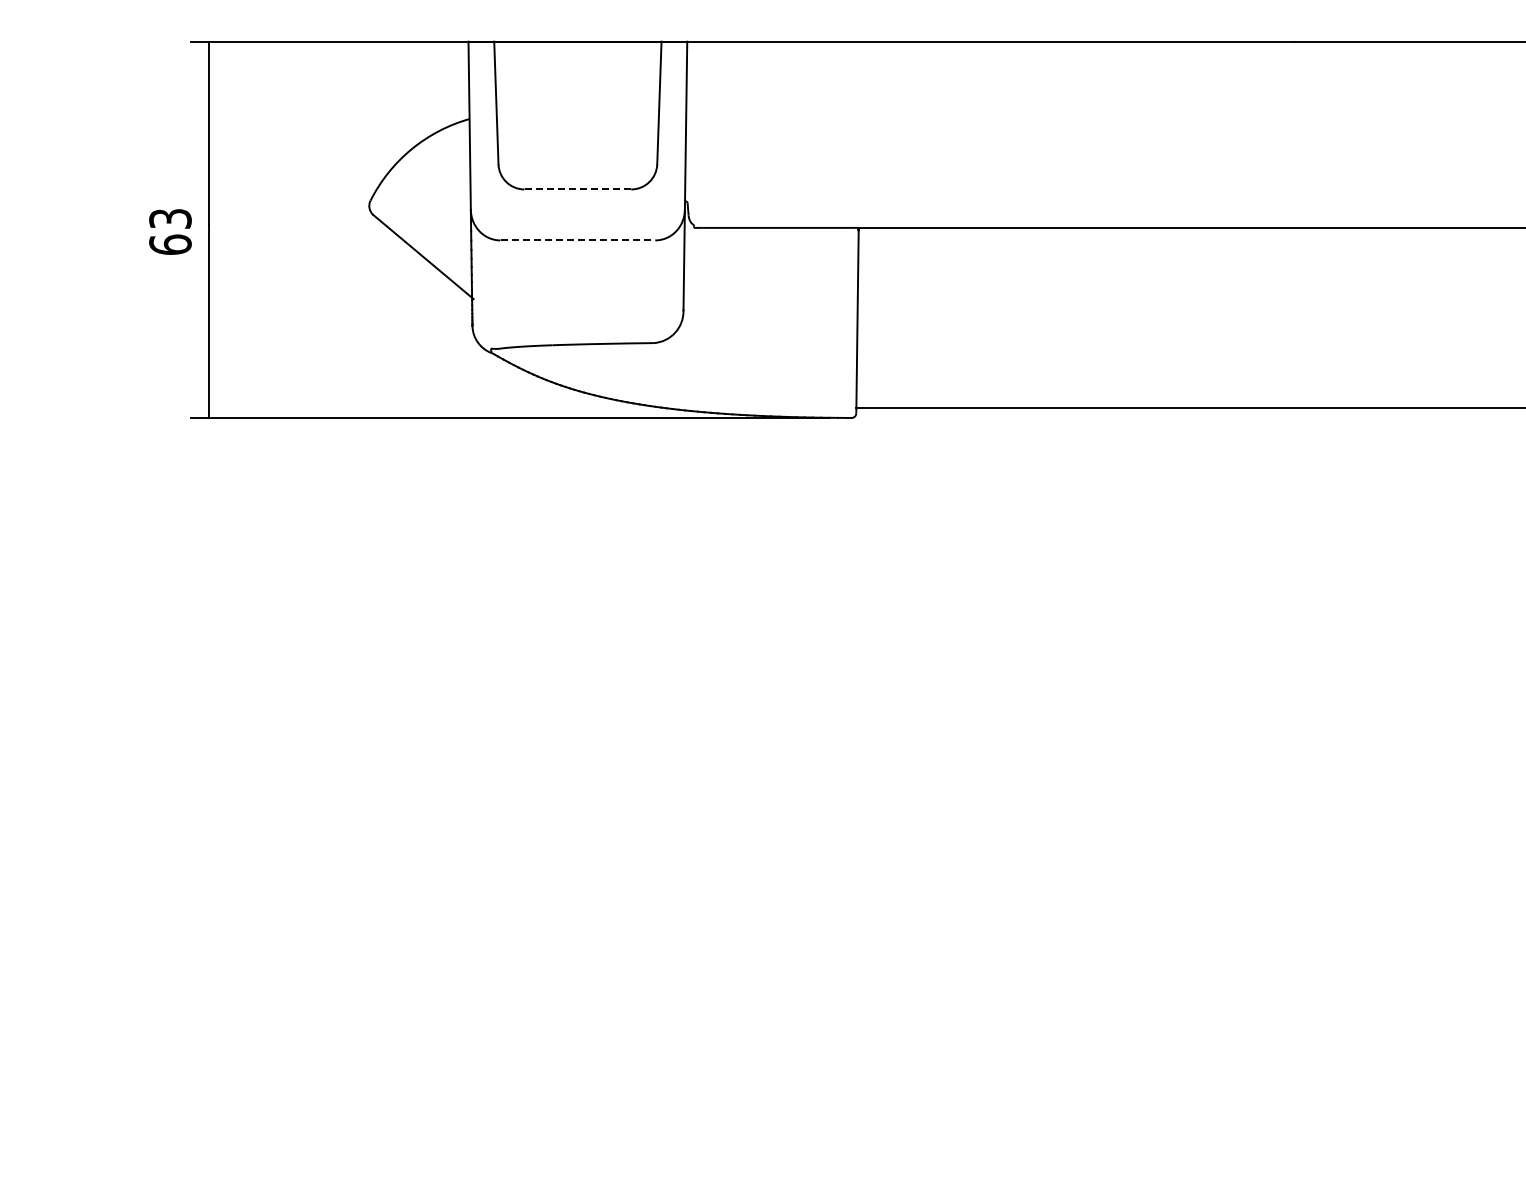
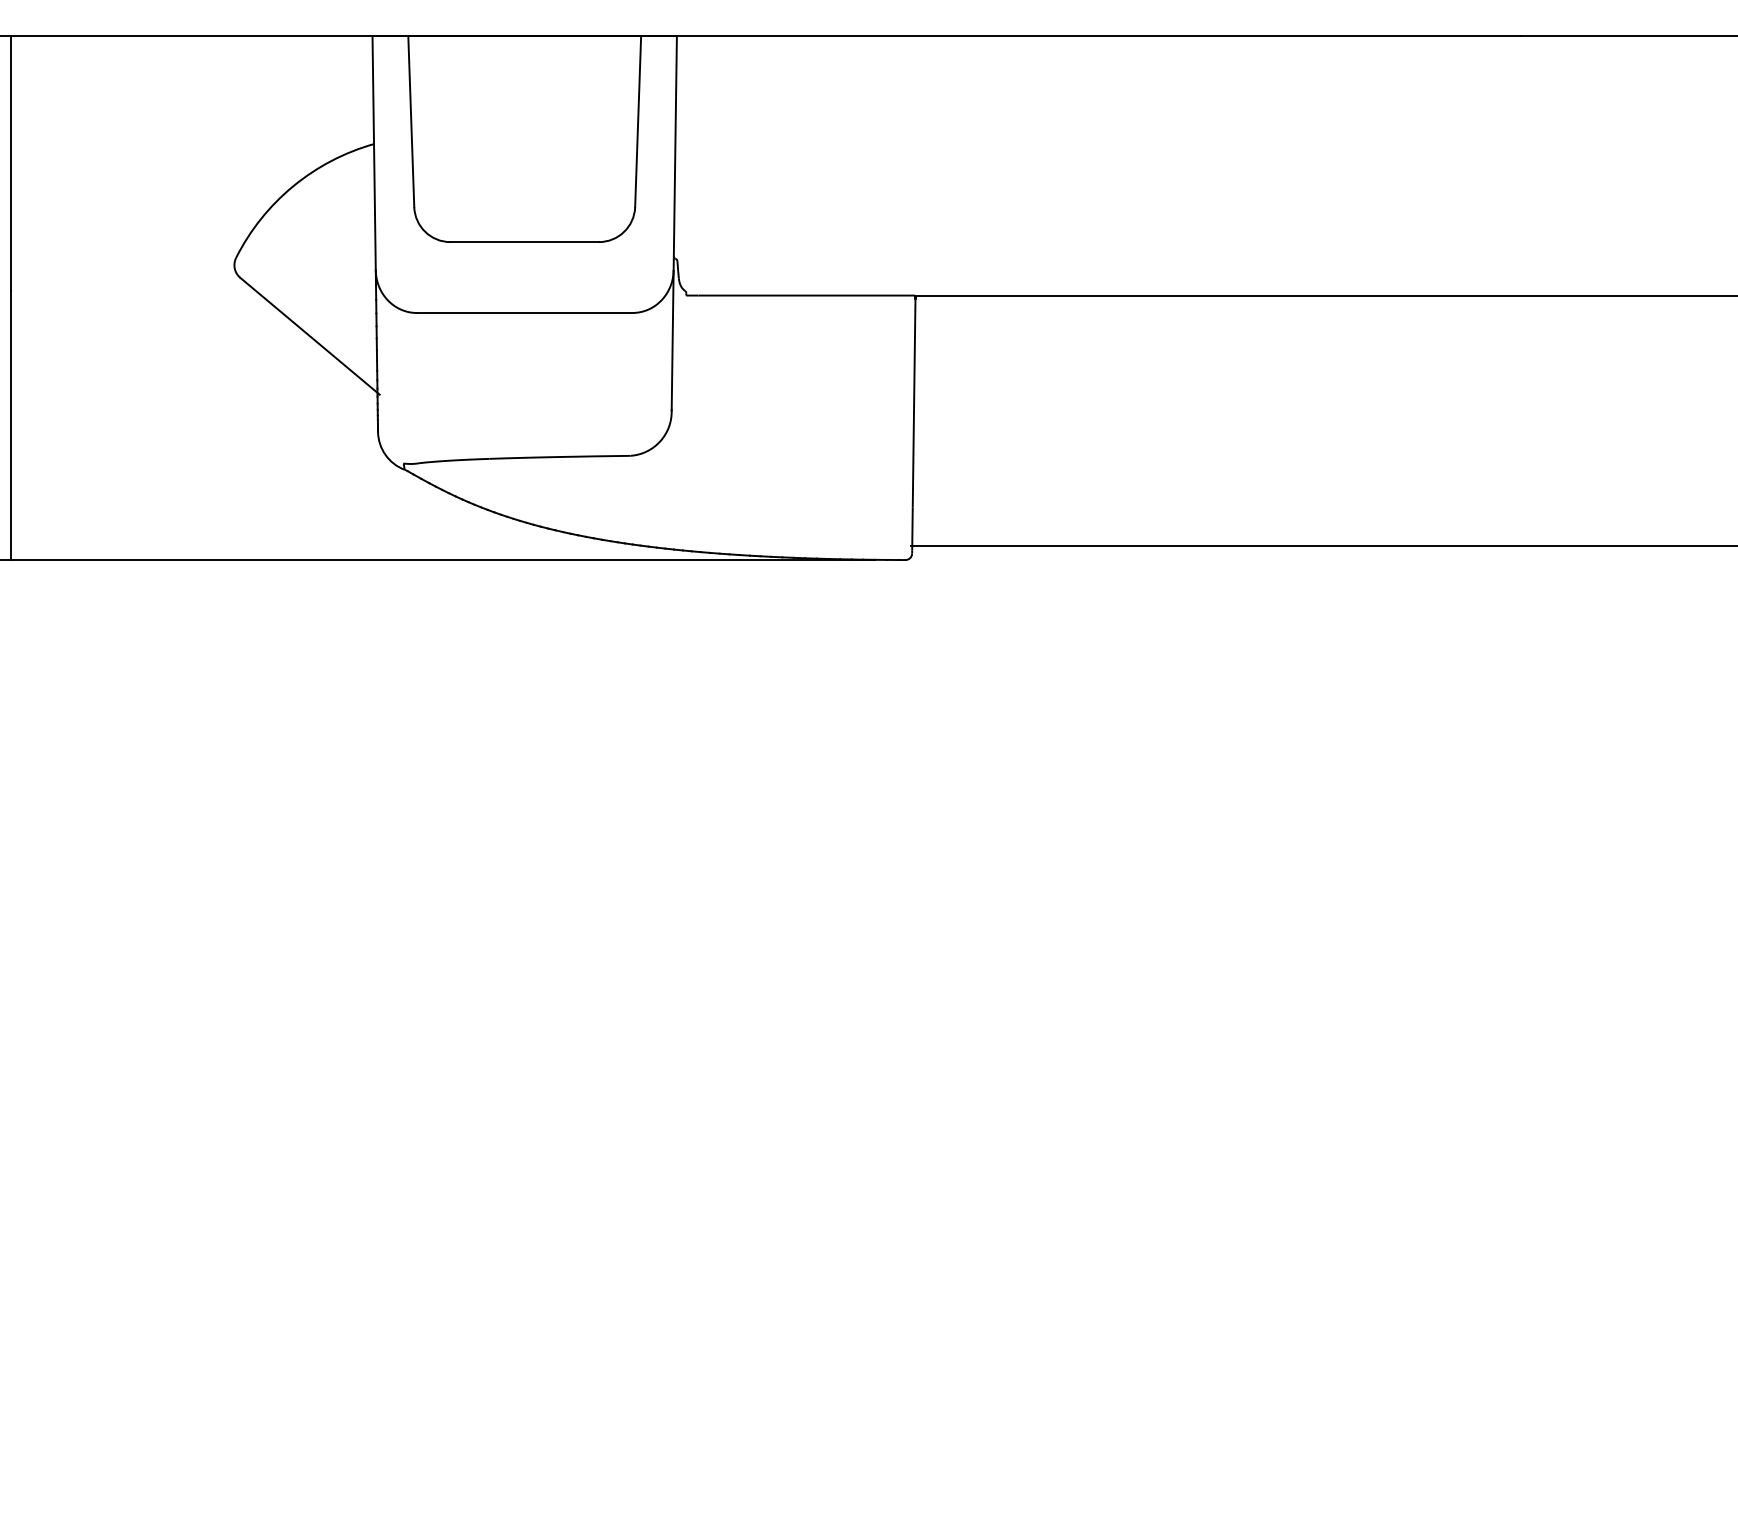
line: (578, 189) -> (525, 242), dashed -> solid
line: (578, 240) -> (525, 313), dashed -> solid

